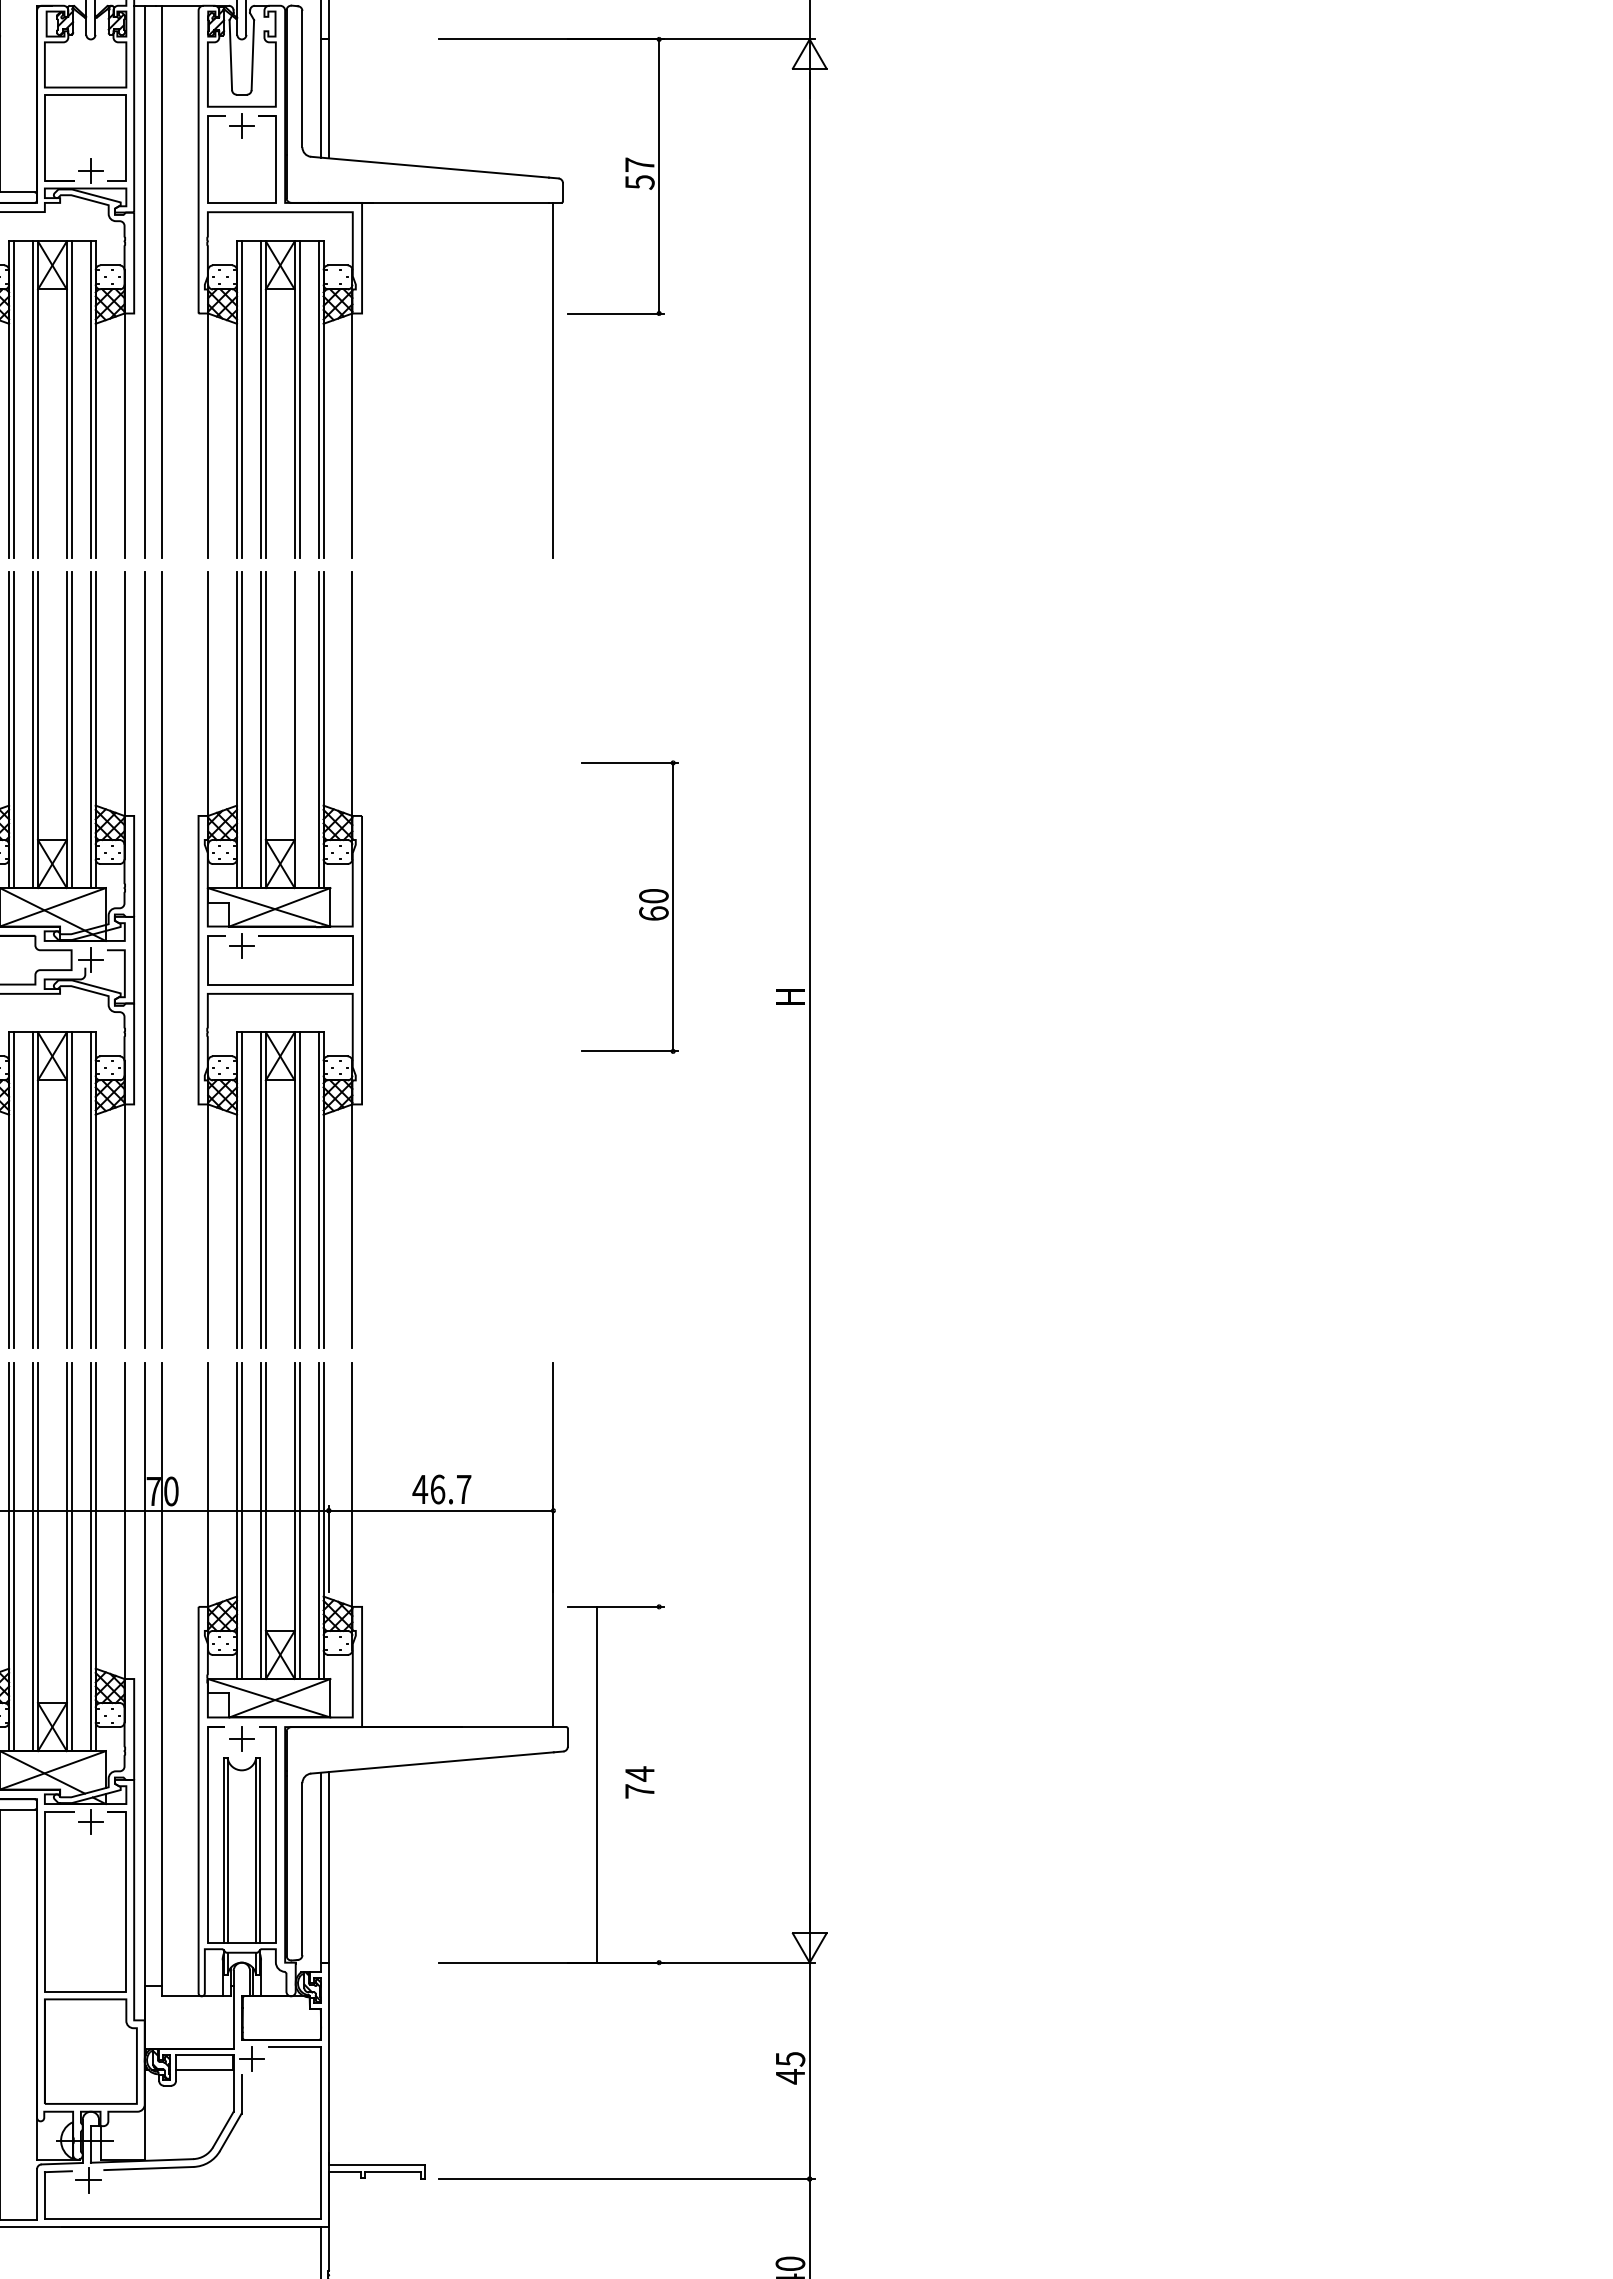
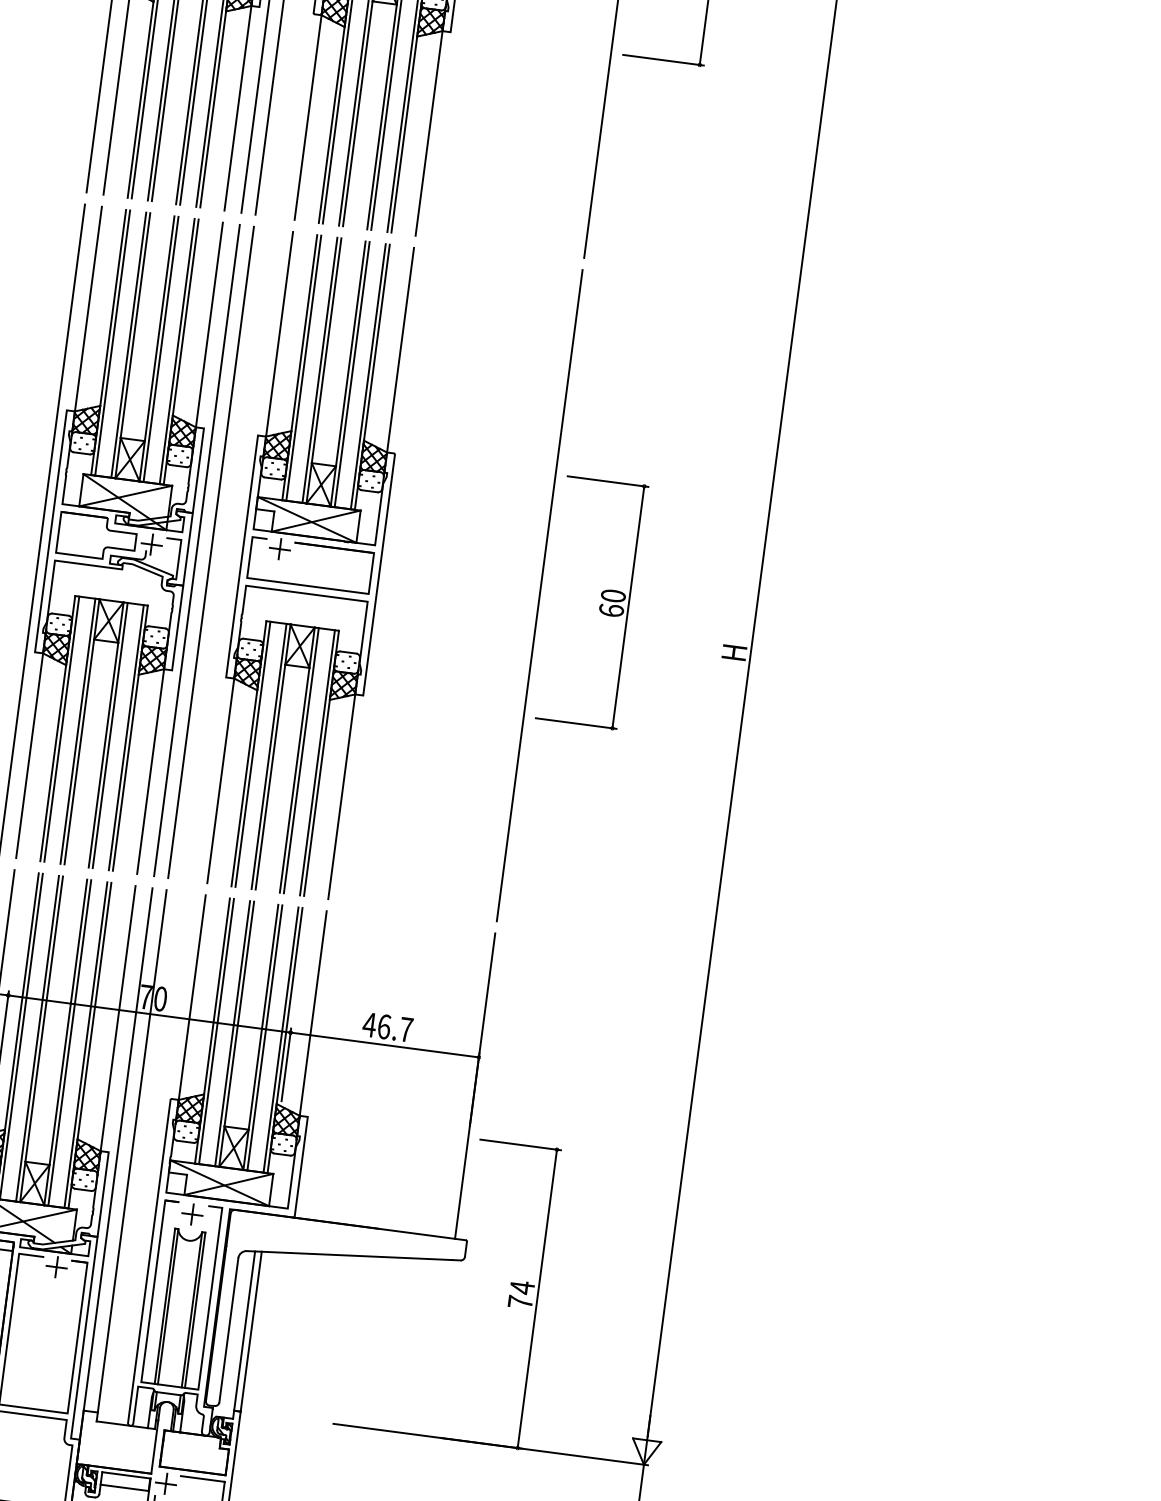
line: (299, 729) -> (352, 374), added
part: (639, 909) -> (599, 605), moved
line: (553, 959) -> (539, 595), added
line: (597, 1784) -> (537, 1298), moved

